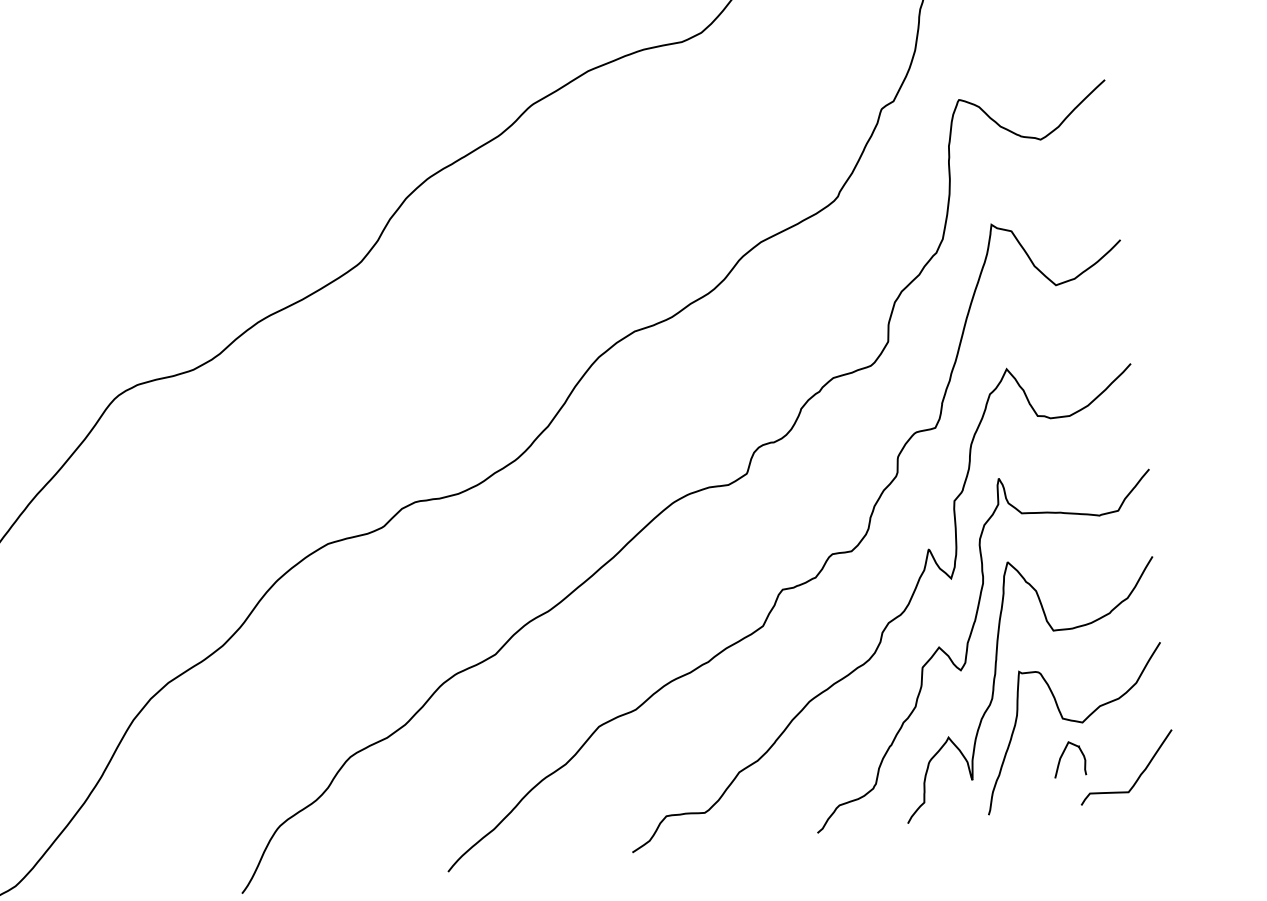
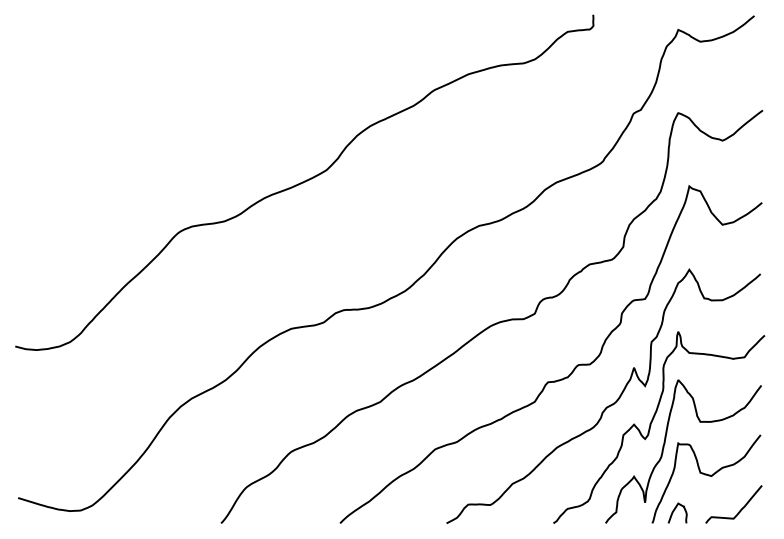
curve: (1063, 756) -> (674, 511), moved

